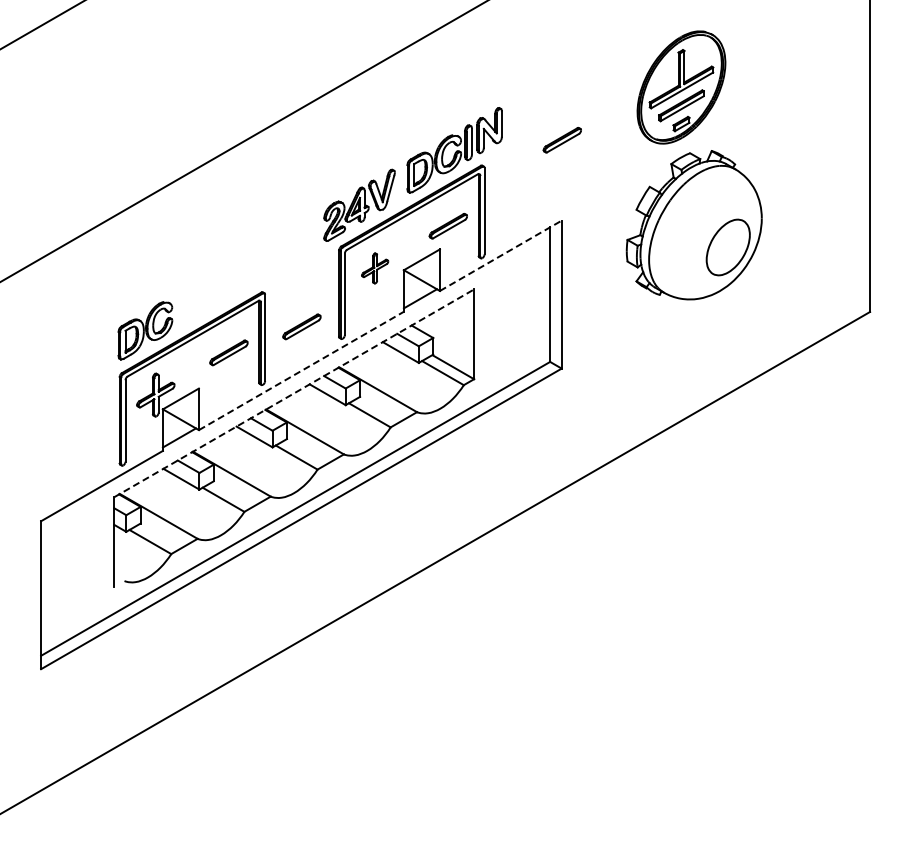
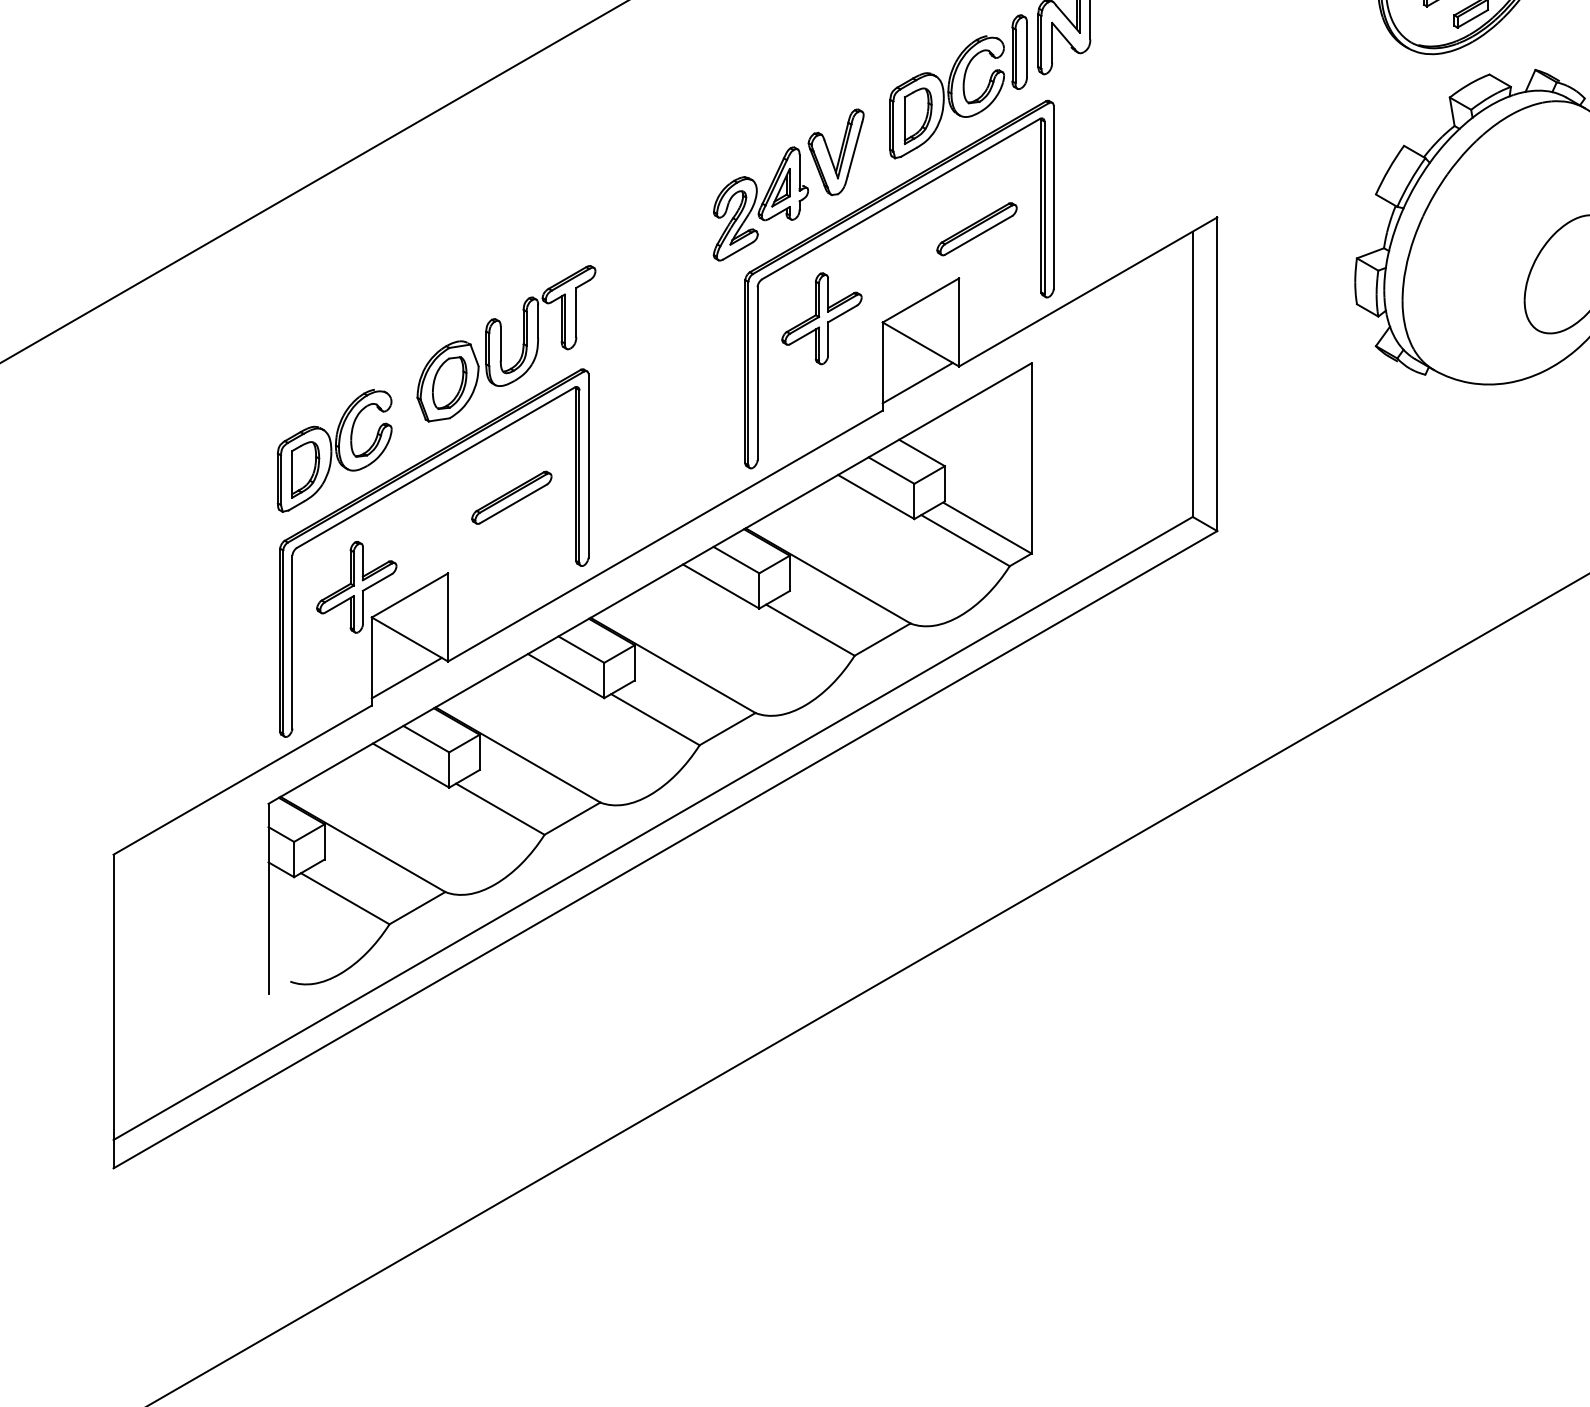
part: (561, 140) -> (1216, 47), removed
line: (501, 255) -> (1089, 291), dashed -> solid
part: (374, 268) -> (820, 318), size x1.43
part: (226, 279) -> (506, 342), added
part: (301, 326) -> (665, 441), removed
line: (301, 370) -> (665, 535), dashed -> solid
line: (294, 393) -> (650, 583), dashed -> solid

